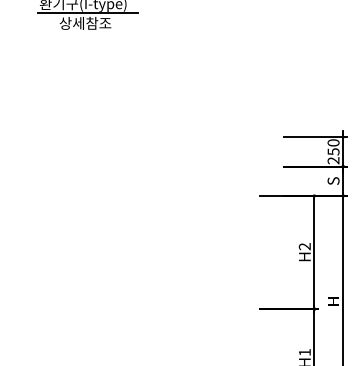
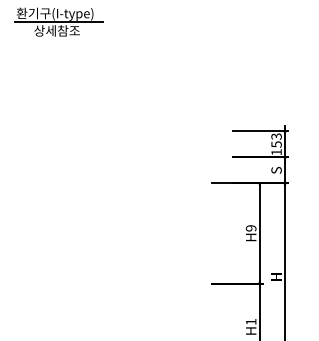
text: (333, 151) -> (276, 144), 250 -> 153
text: (305, 246) -> (251, 228), H2 -> H9

